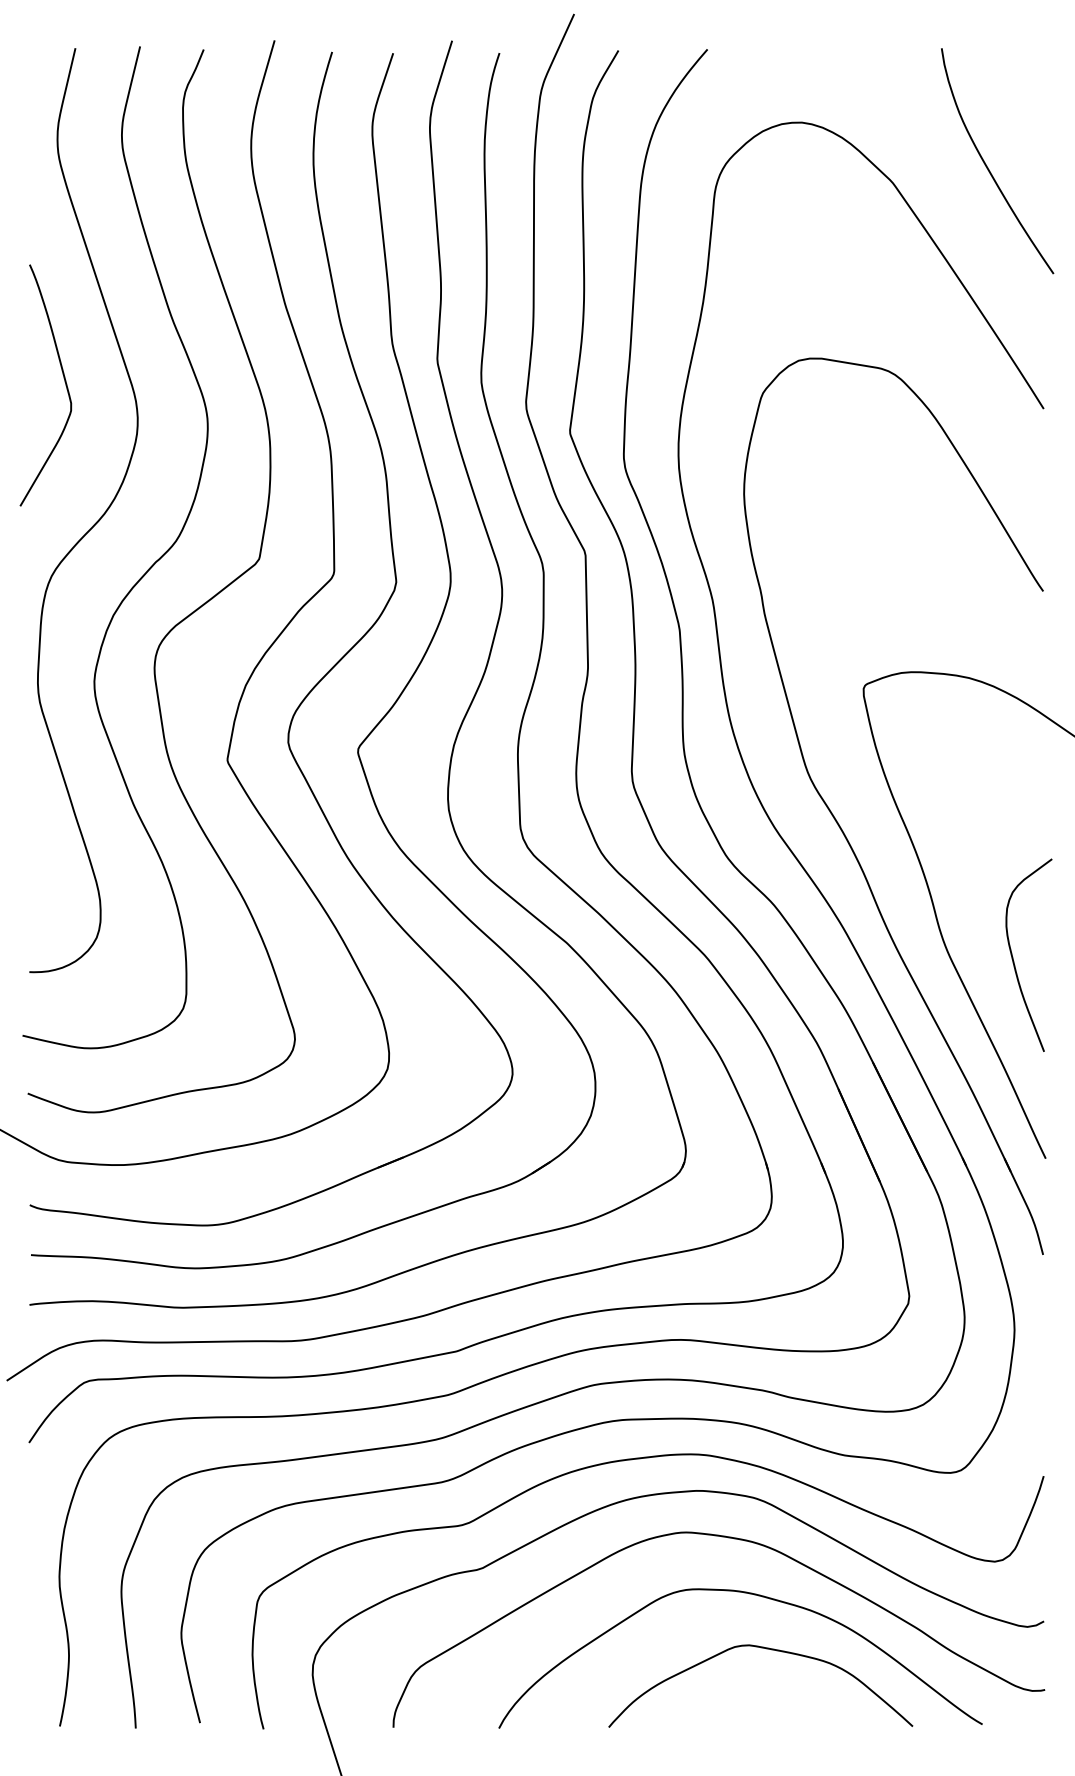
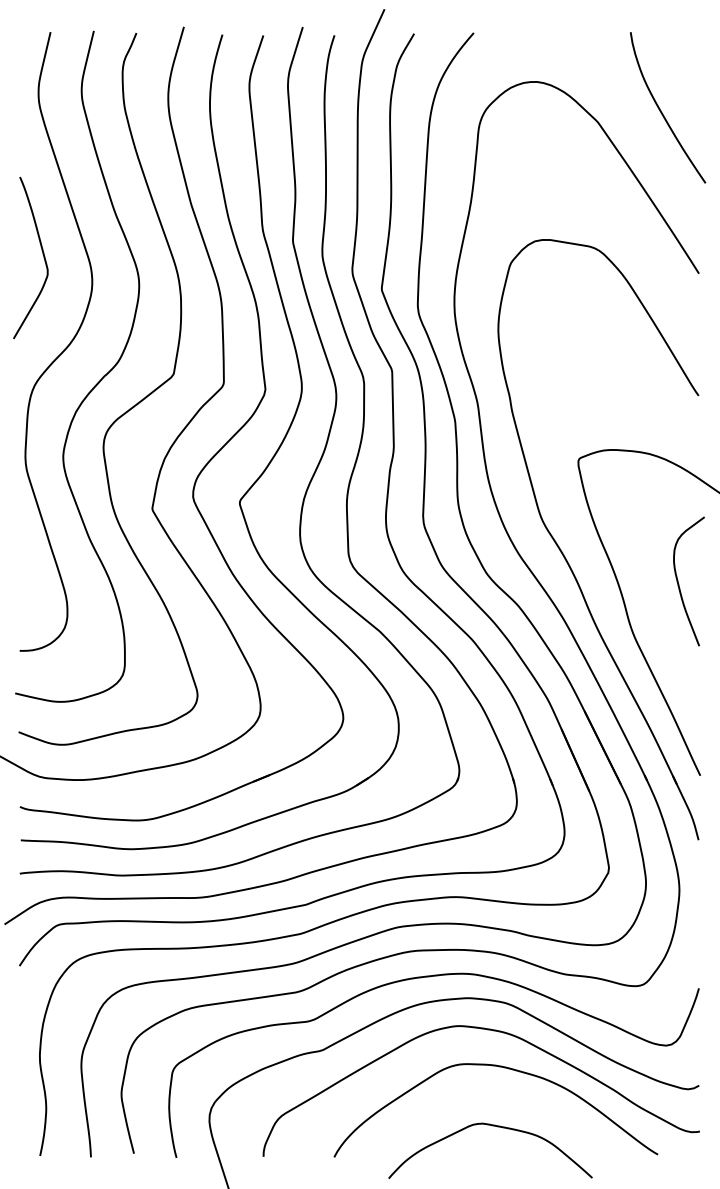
curve: (1014, 959) -> (679, 584), moved
curve: (771, 1651) -> (497, 1127), moved

